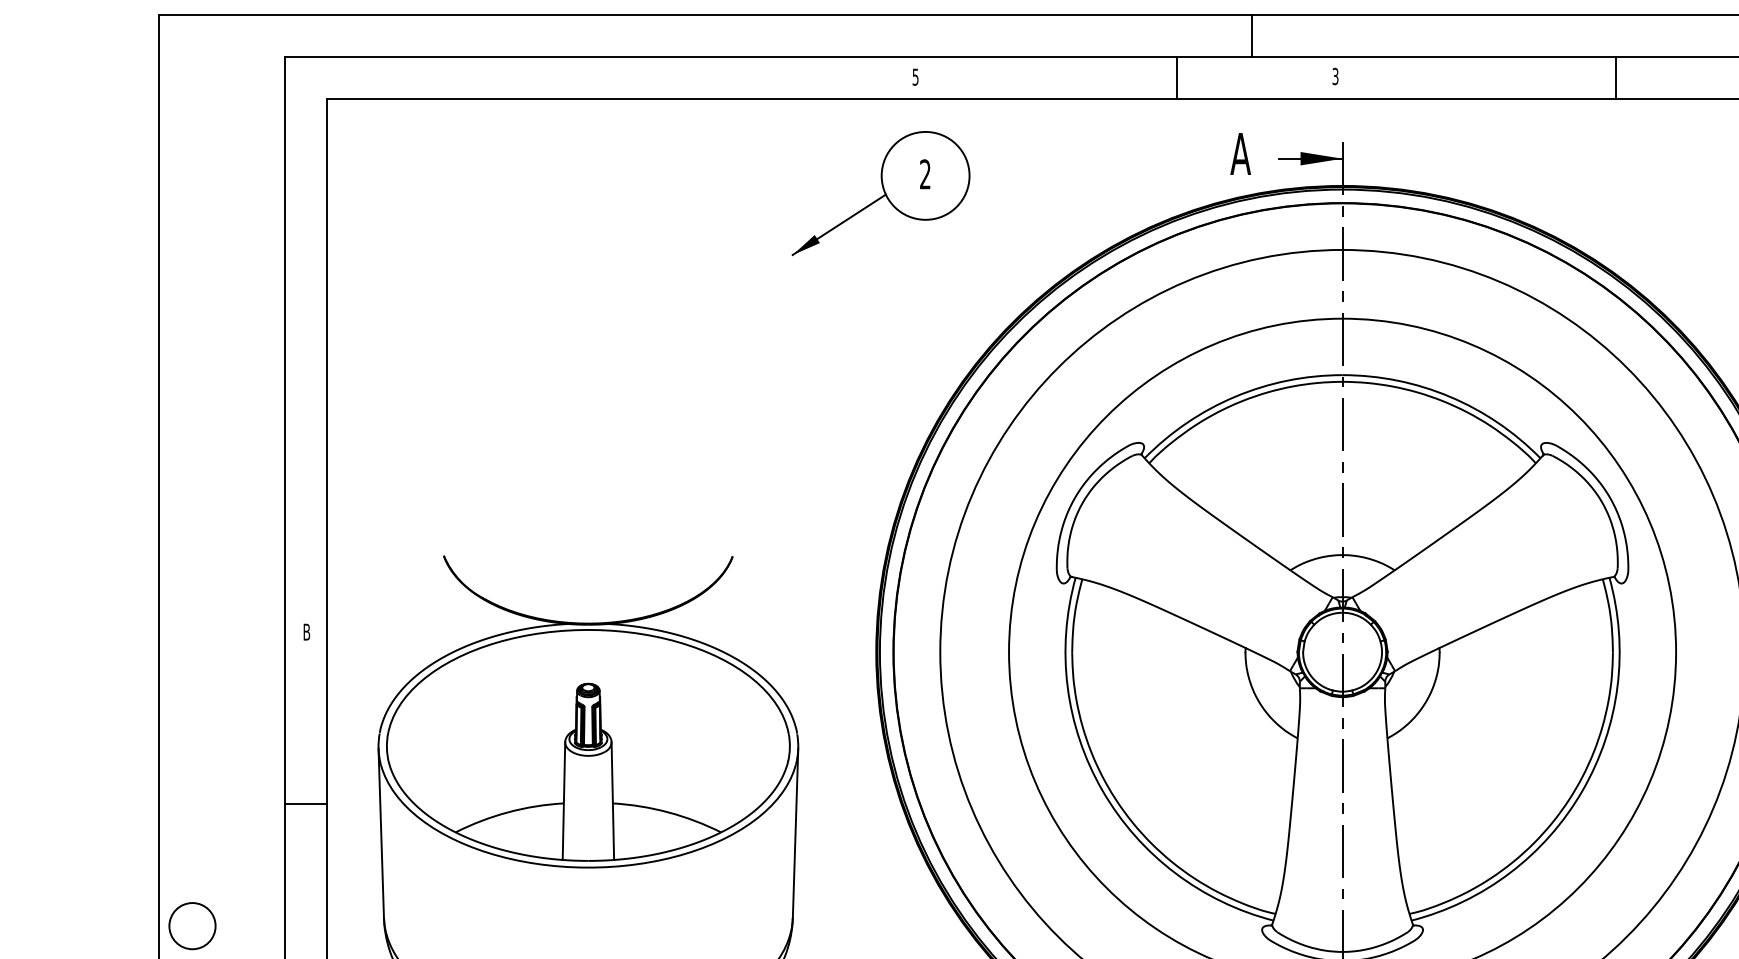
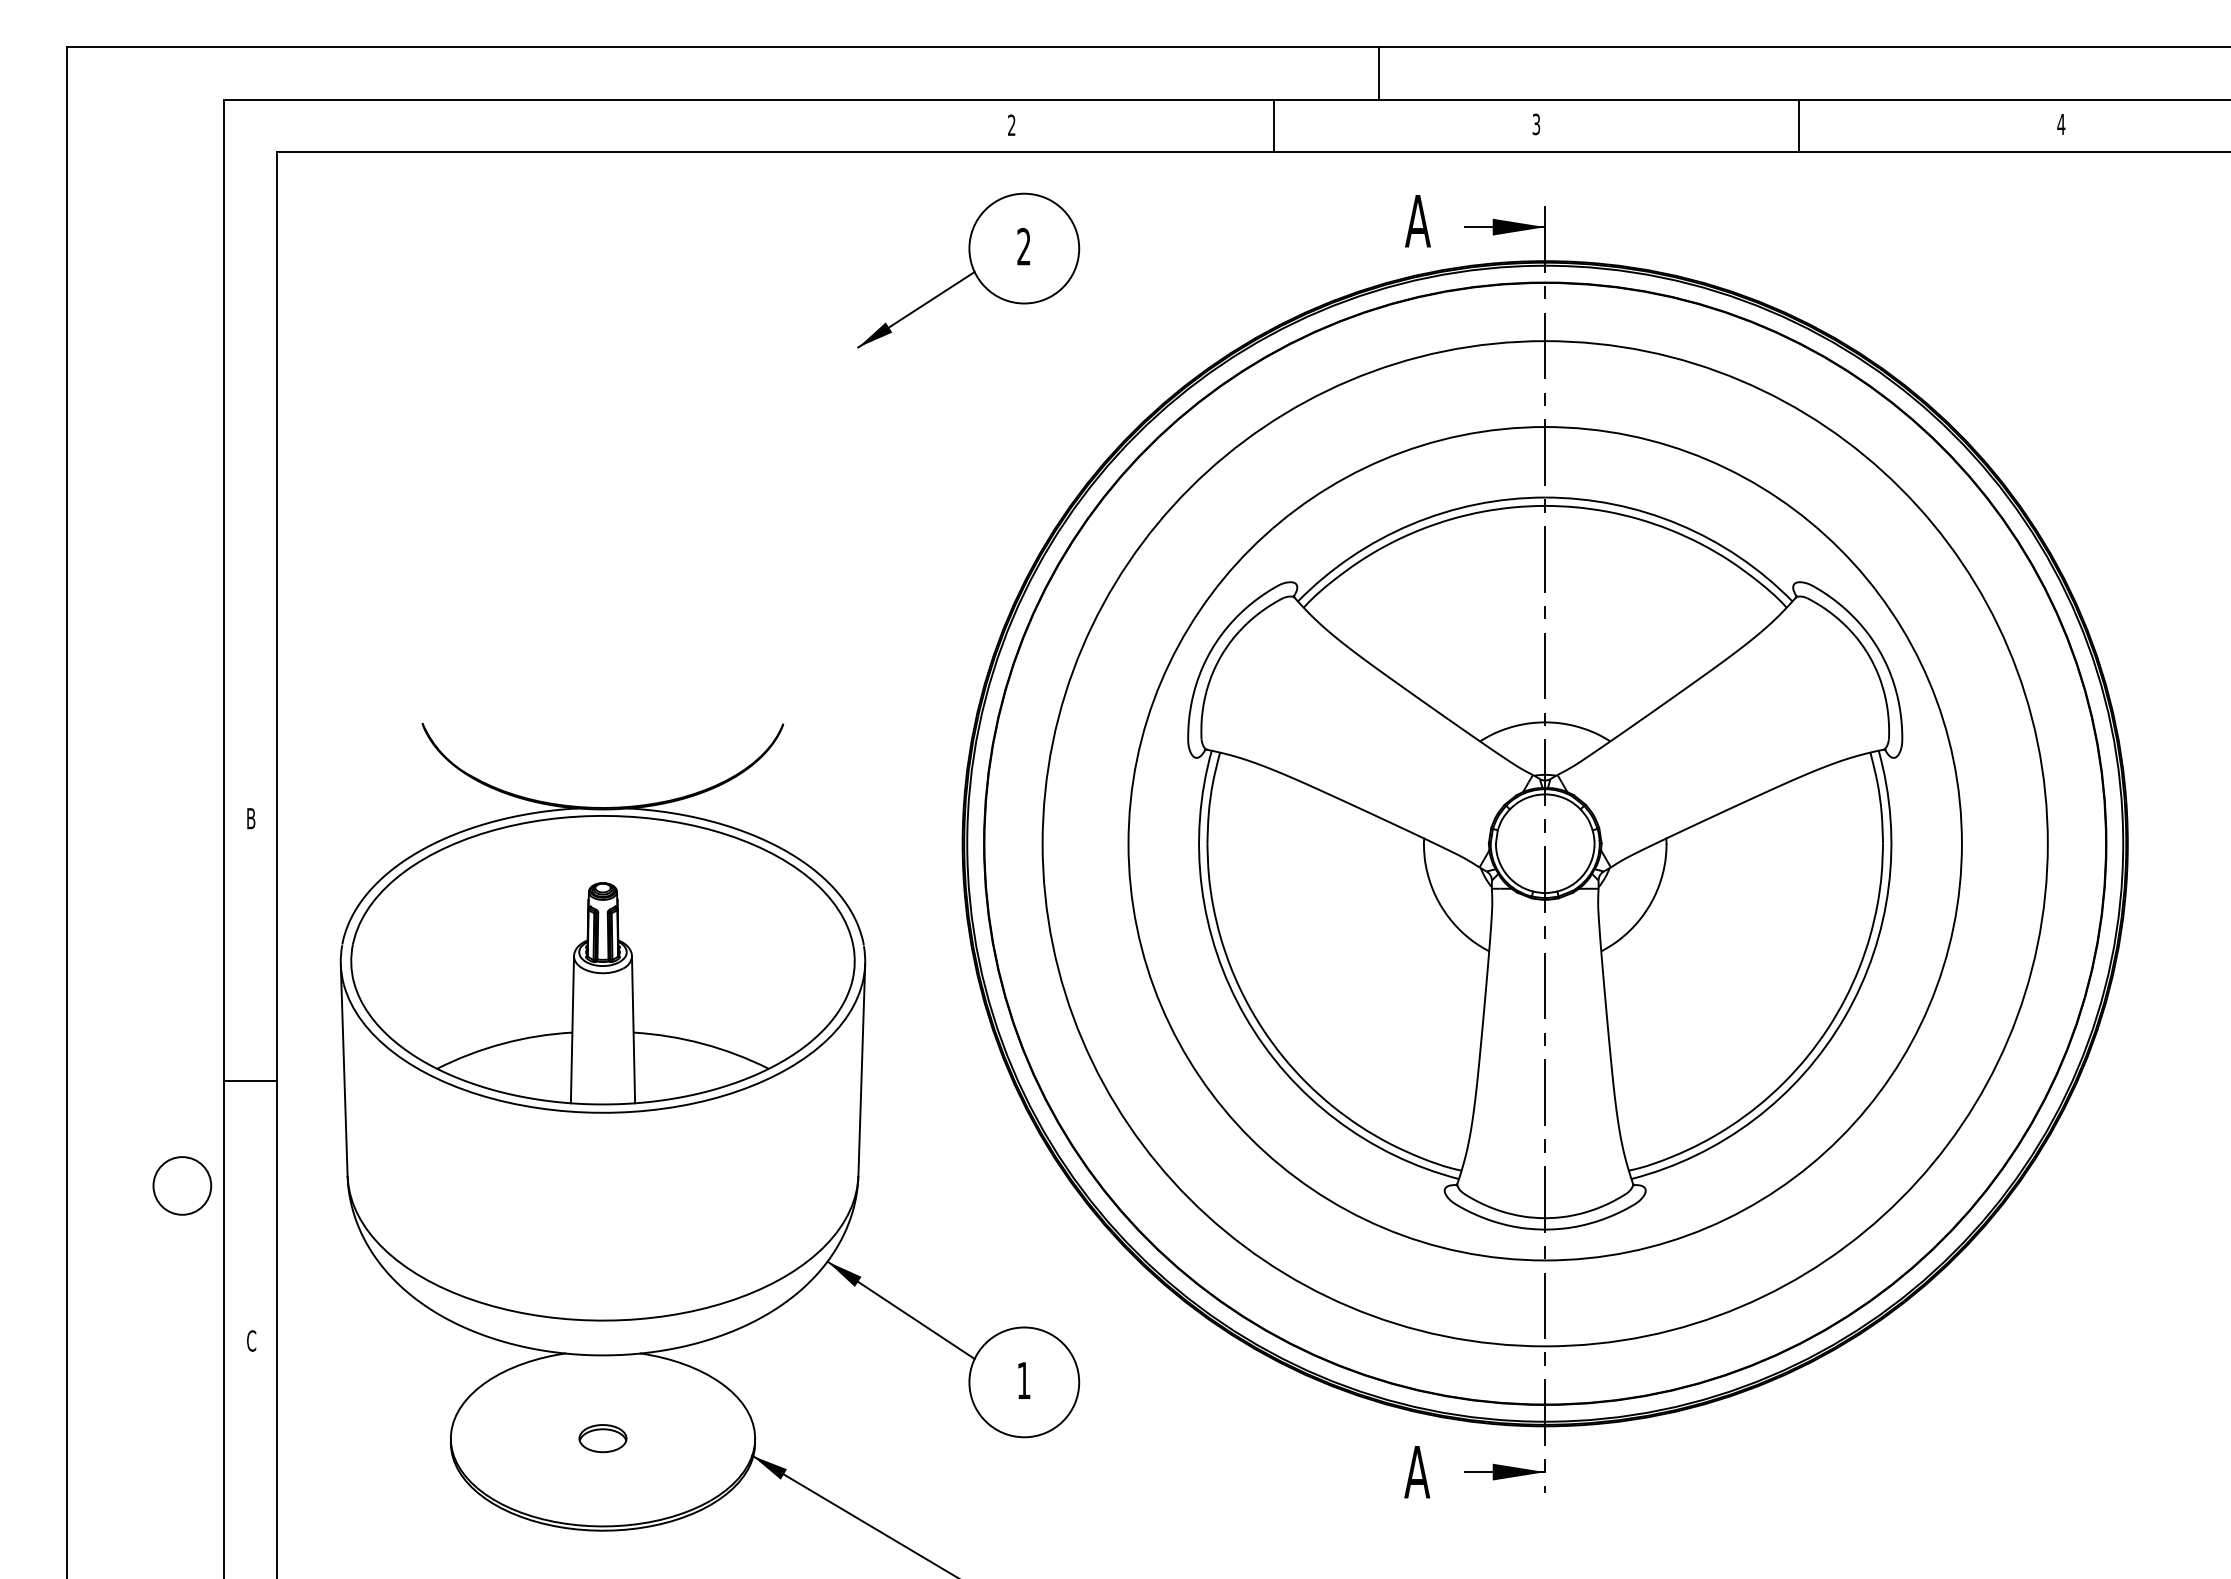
line: (1251, 35) -> (1378, 73), moved
text: (915, 77) -> (1011, 125), 5 -> 2
line: (1177, 77) -> (1273, 125), moved
line: (1615, 77) -> (1798, 125), moved
line: (306, 804) -> (250, 1081), moved
circle: (192, 925) -> (182, 1185), moved

